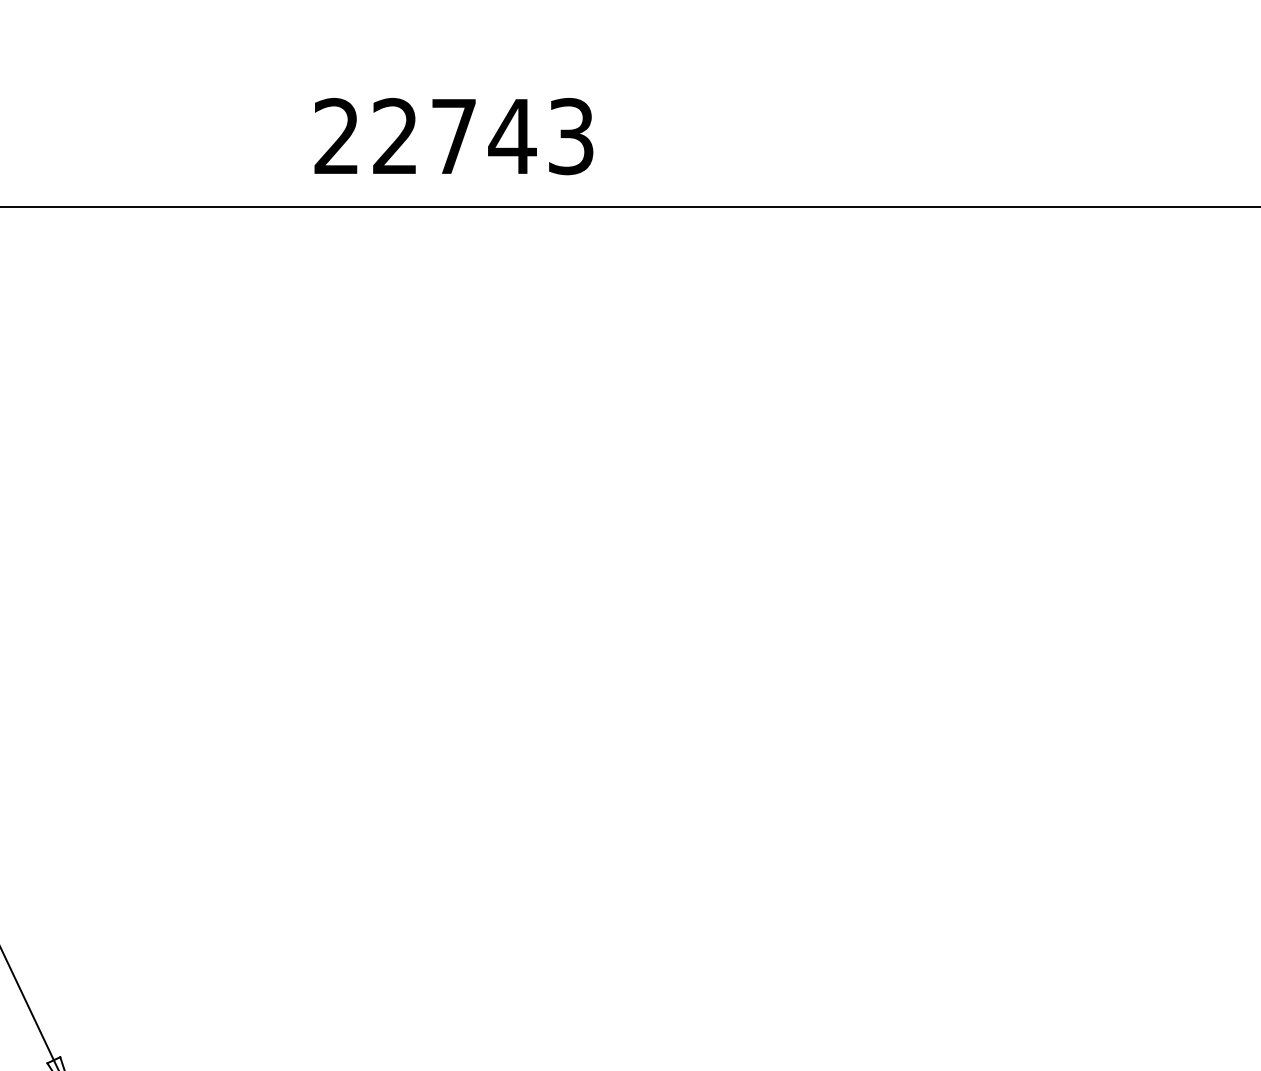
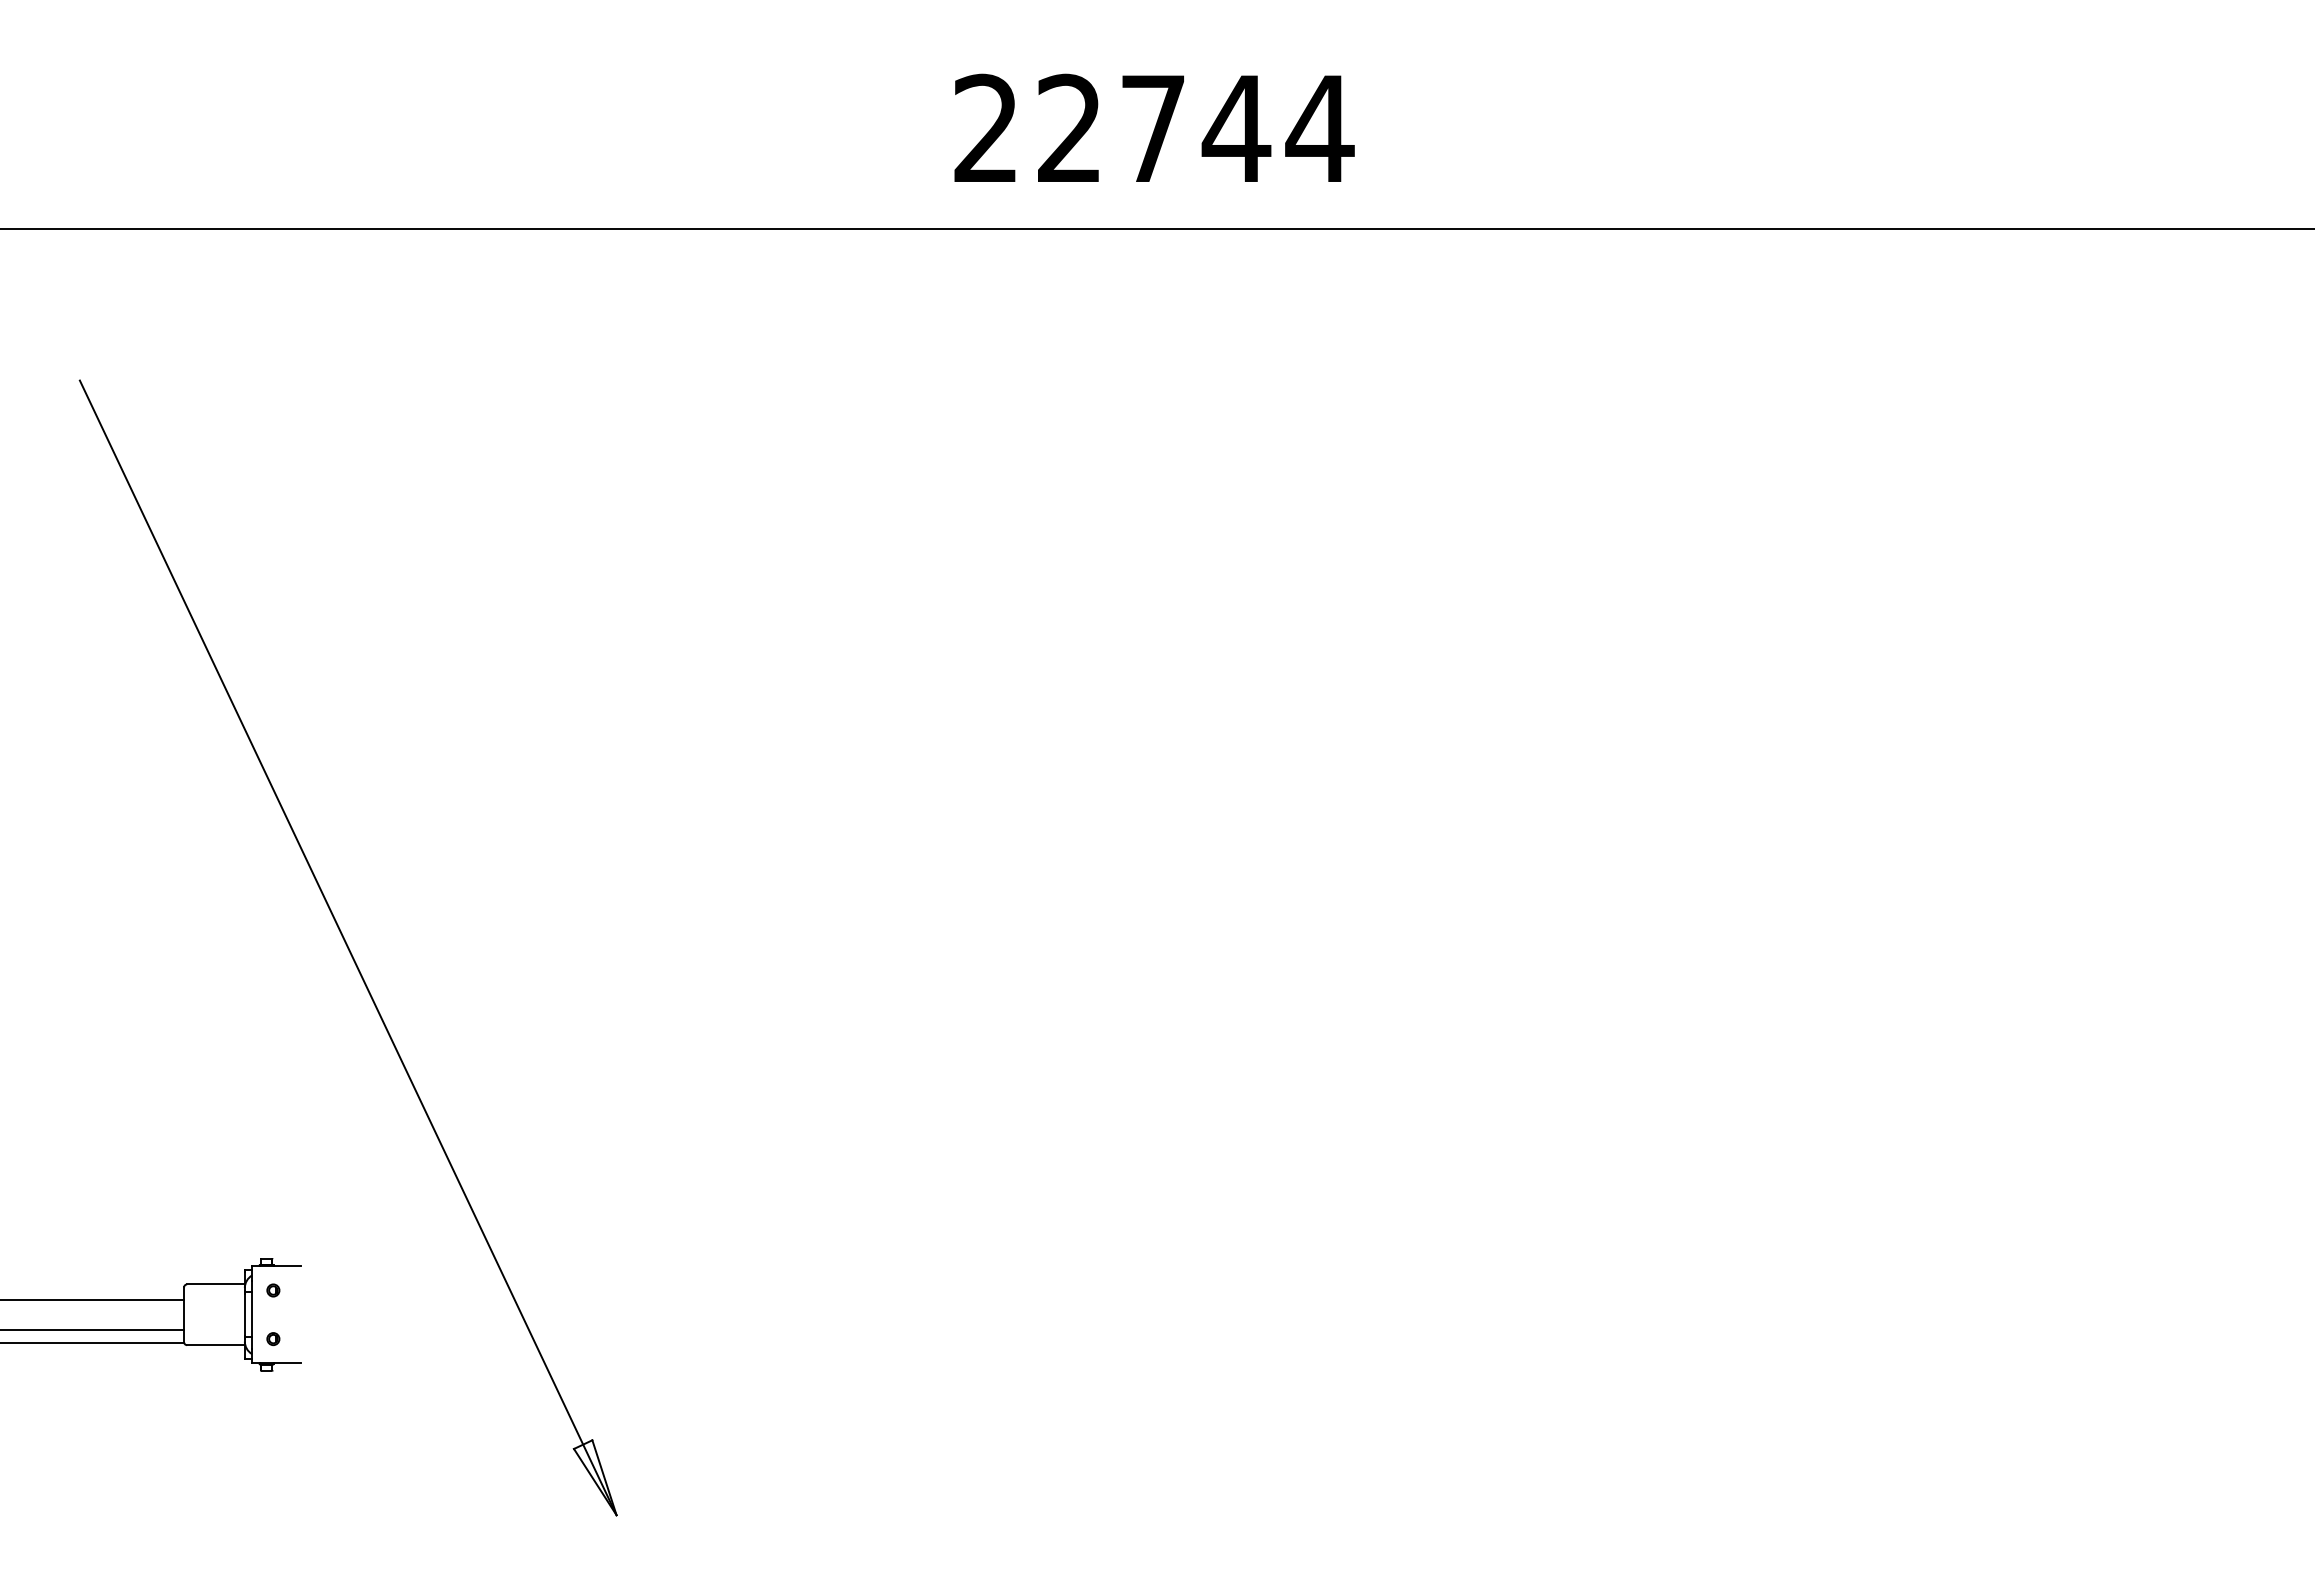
text: (570, 136) -> (1319, 128), 22743 -> 22744

